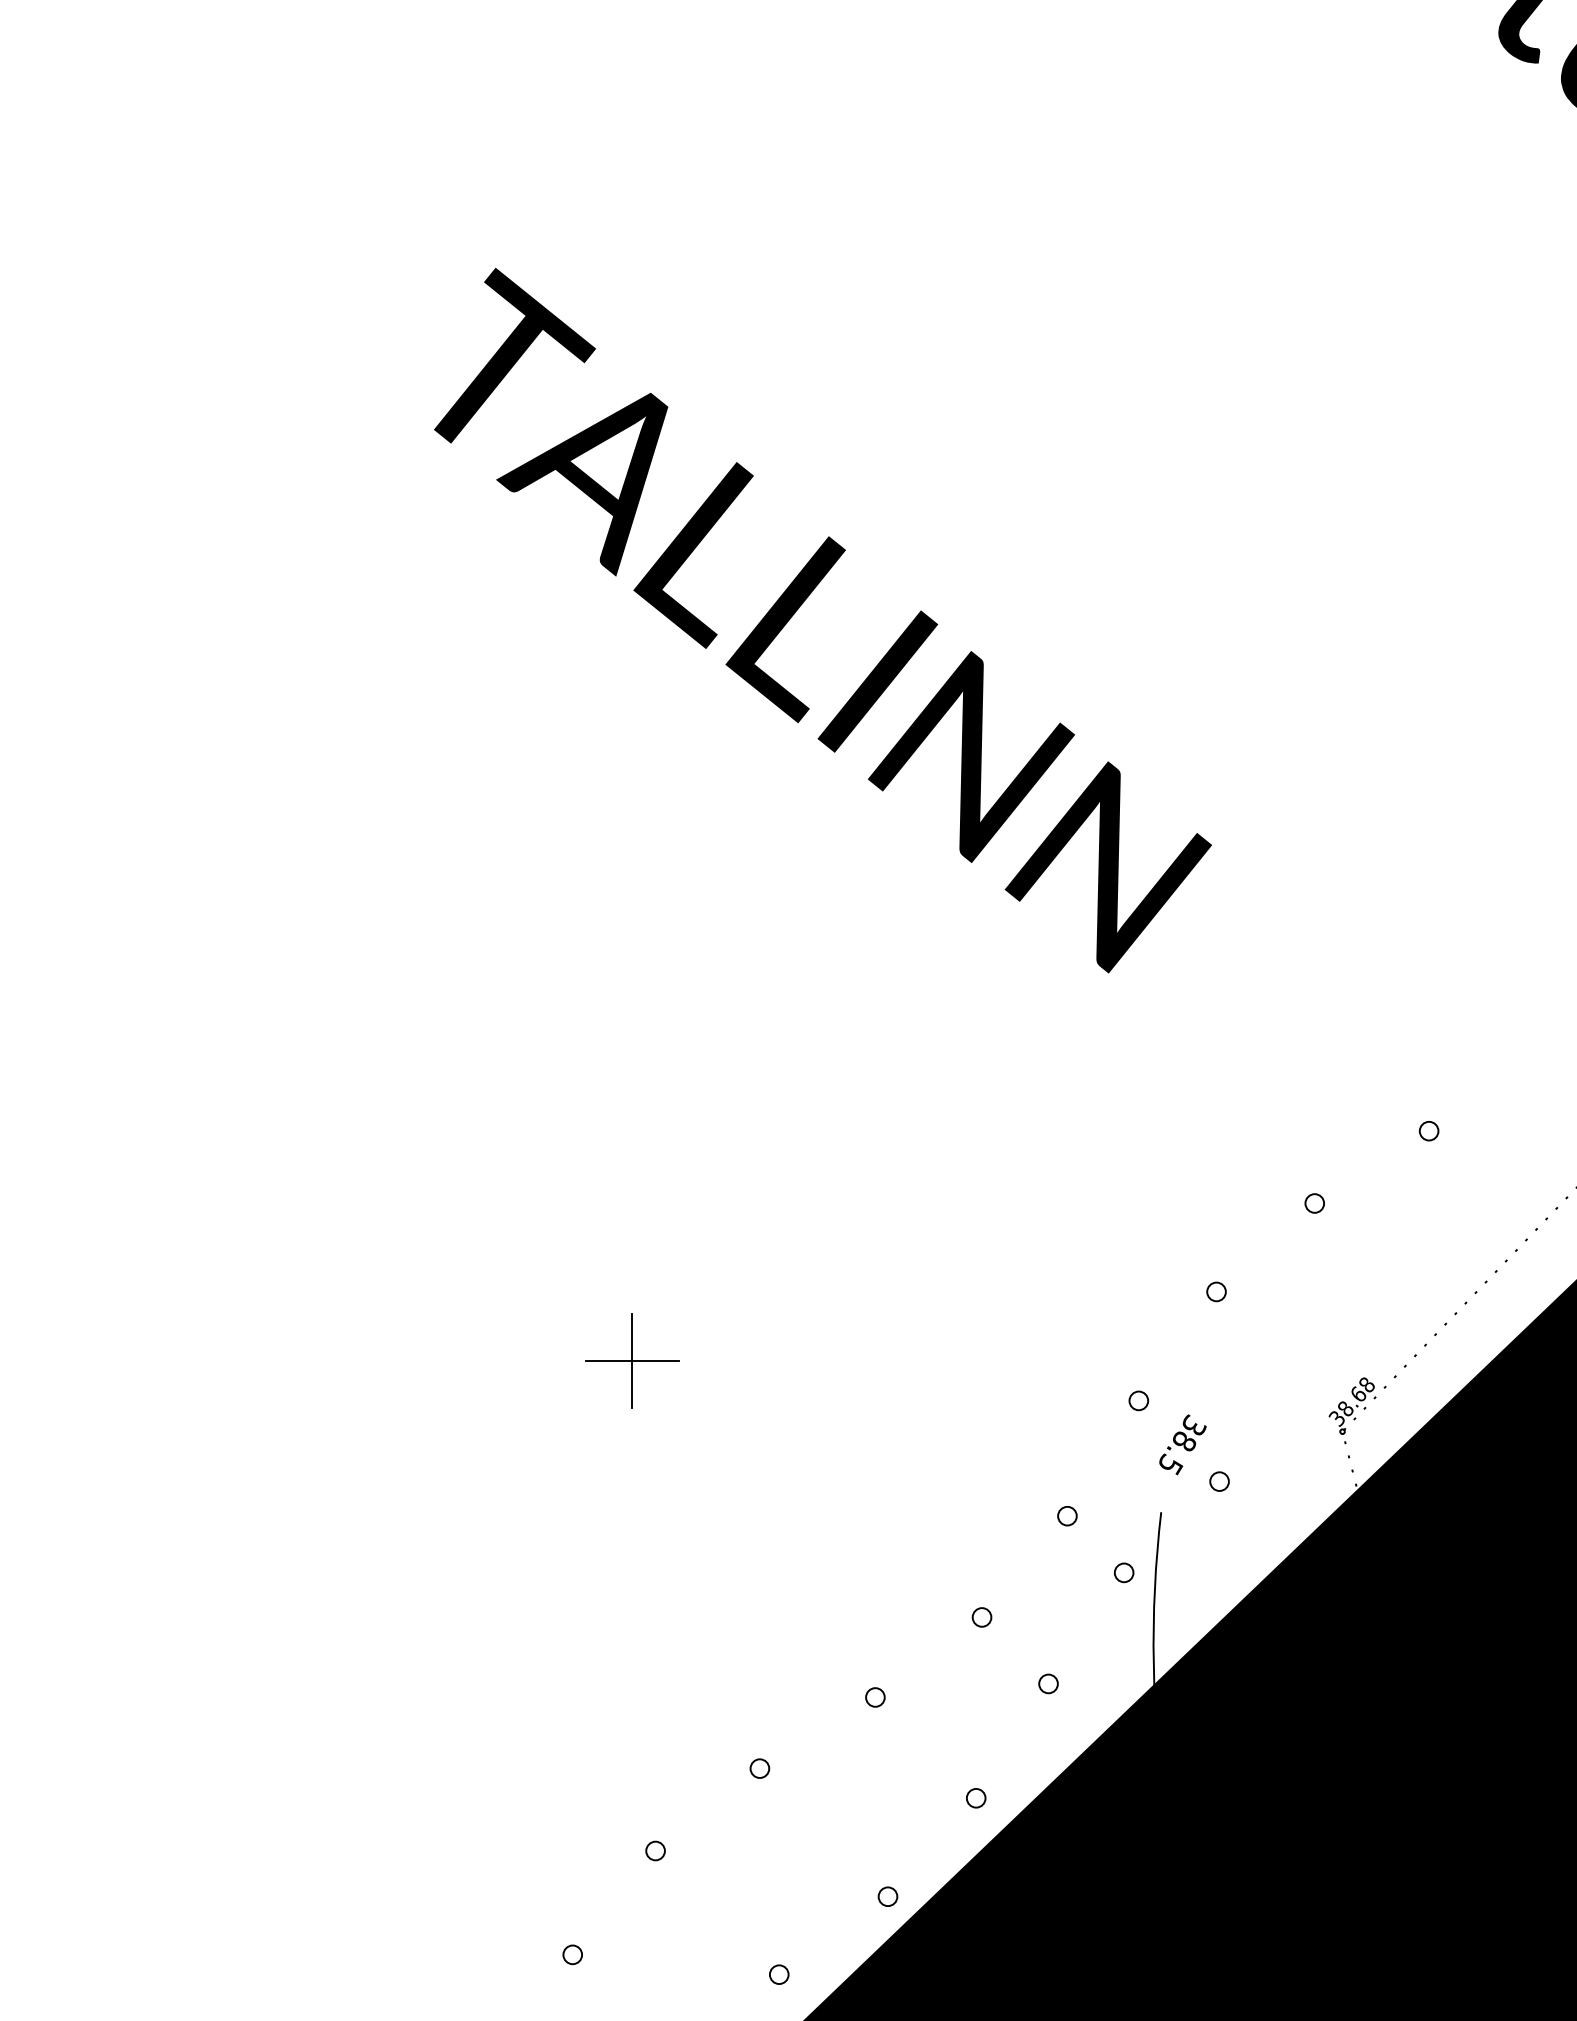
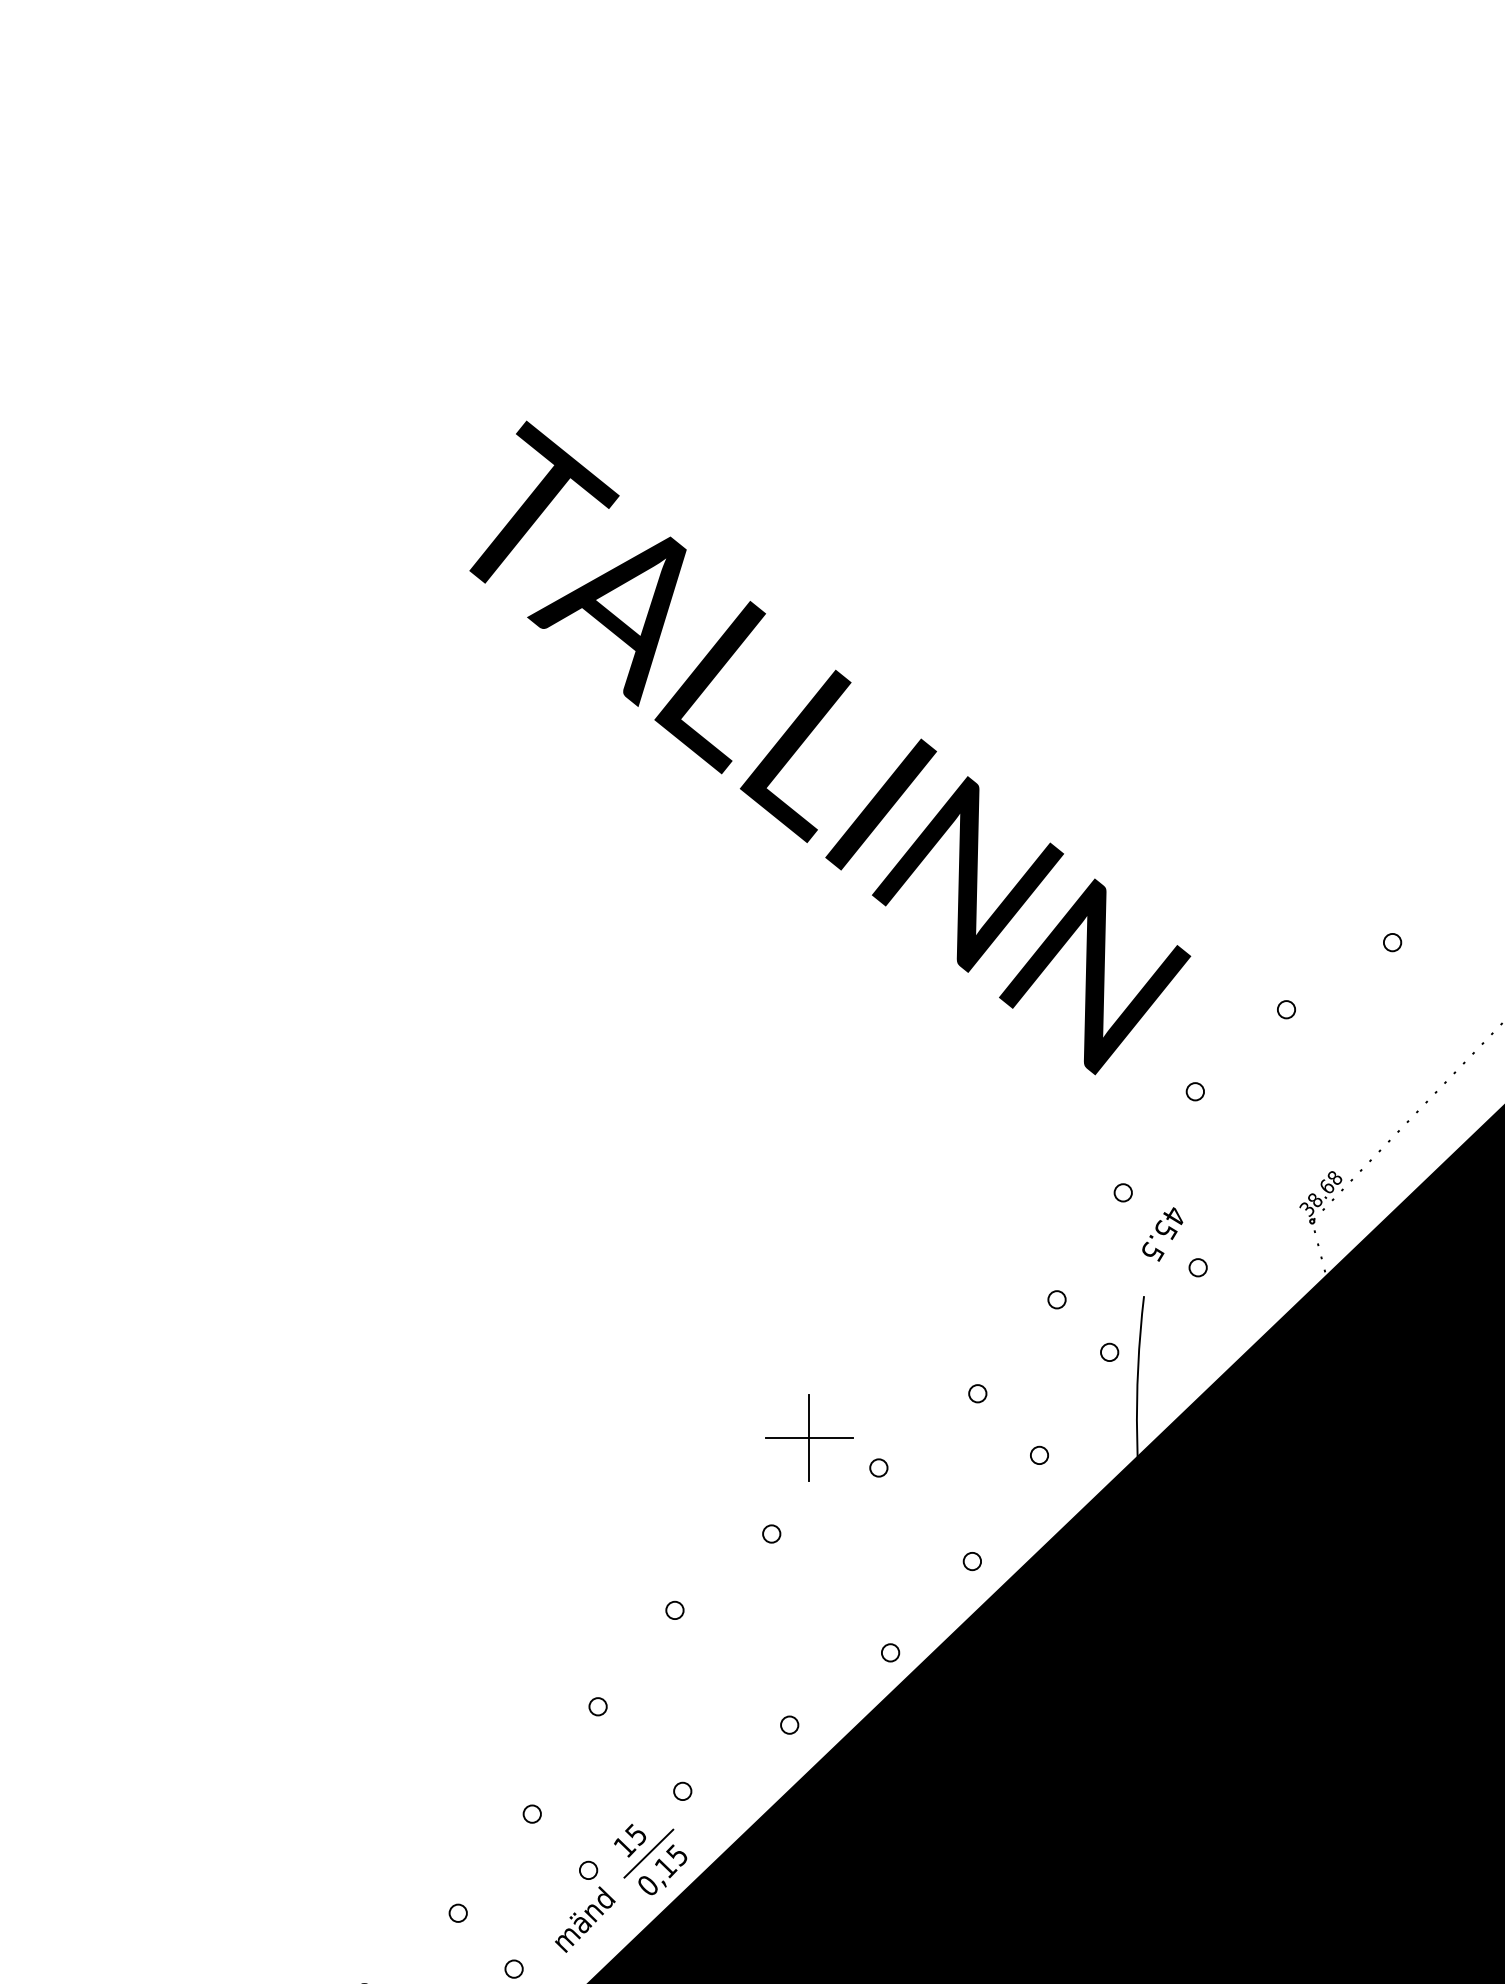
text: (823, 620) -> (830, 747), moved
part: (632, 1360) -> (809, 1437), moved
text: (1189, 1432) -> (1170, 1222), 38.5 -> 45.5

